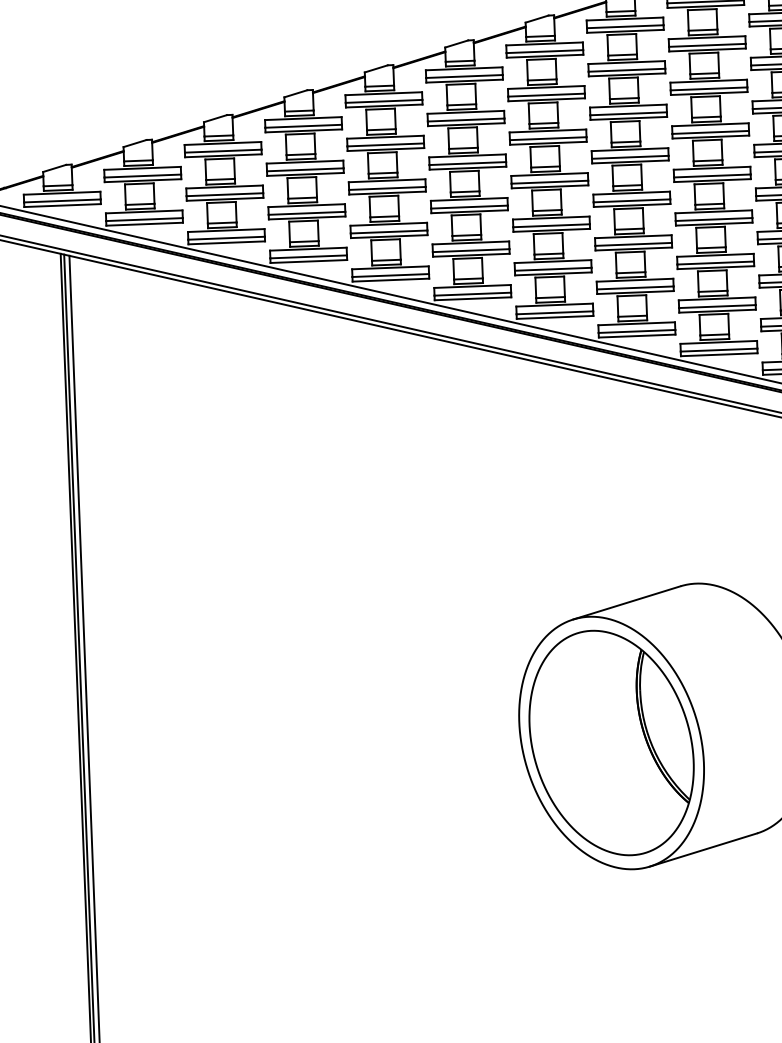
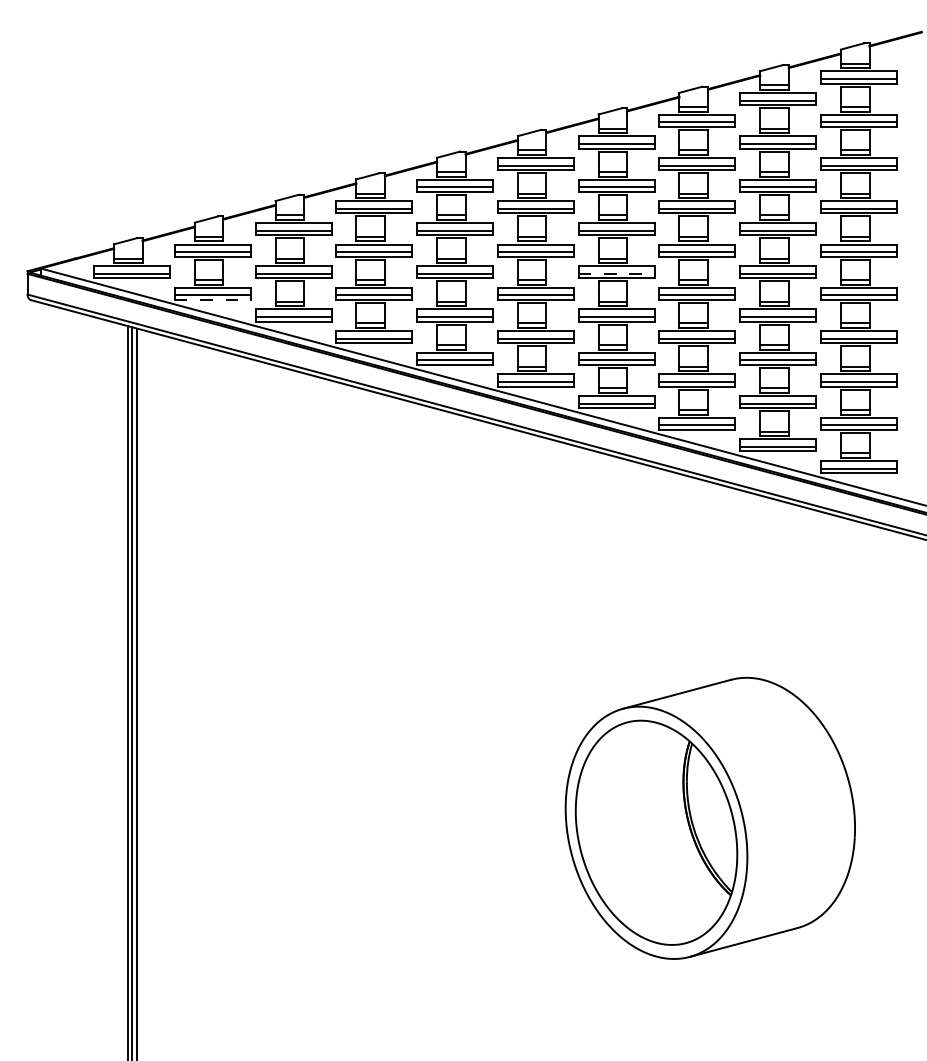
line: (550, 181) -> (617, 273), solid -> dashed
line: (145, 224) -> (213, 300), solid -> dashed

